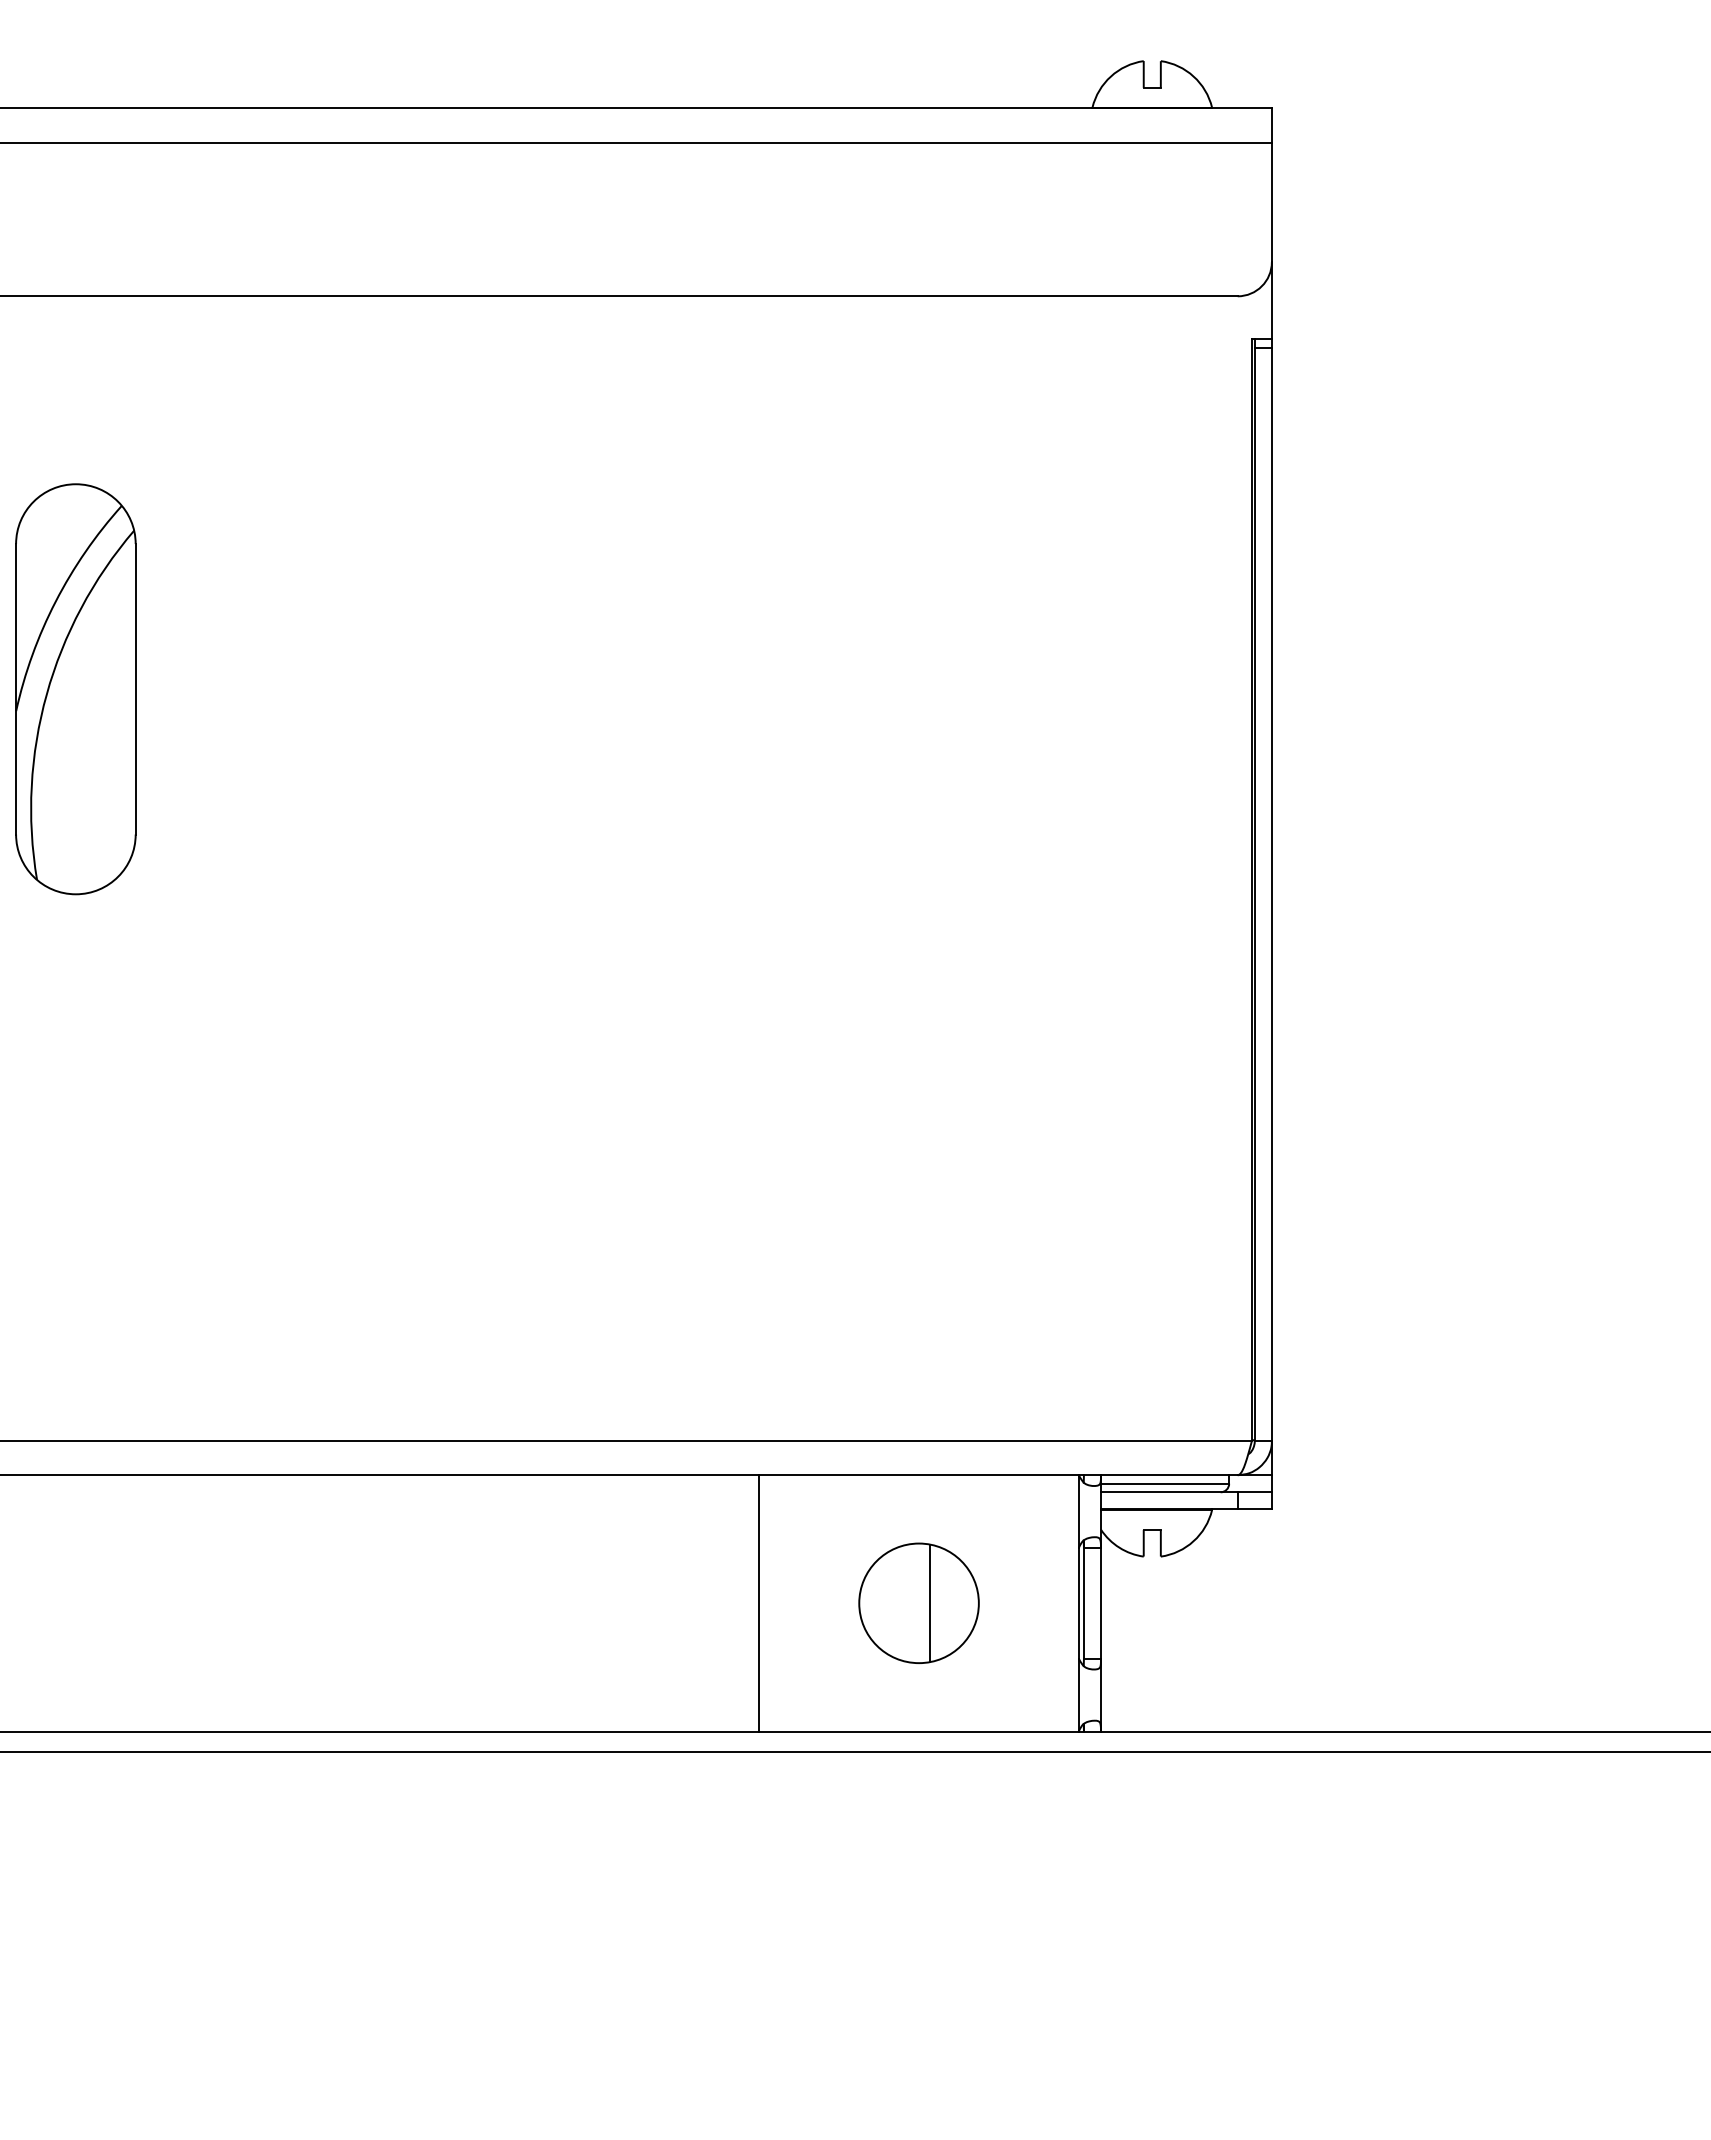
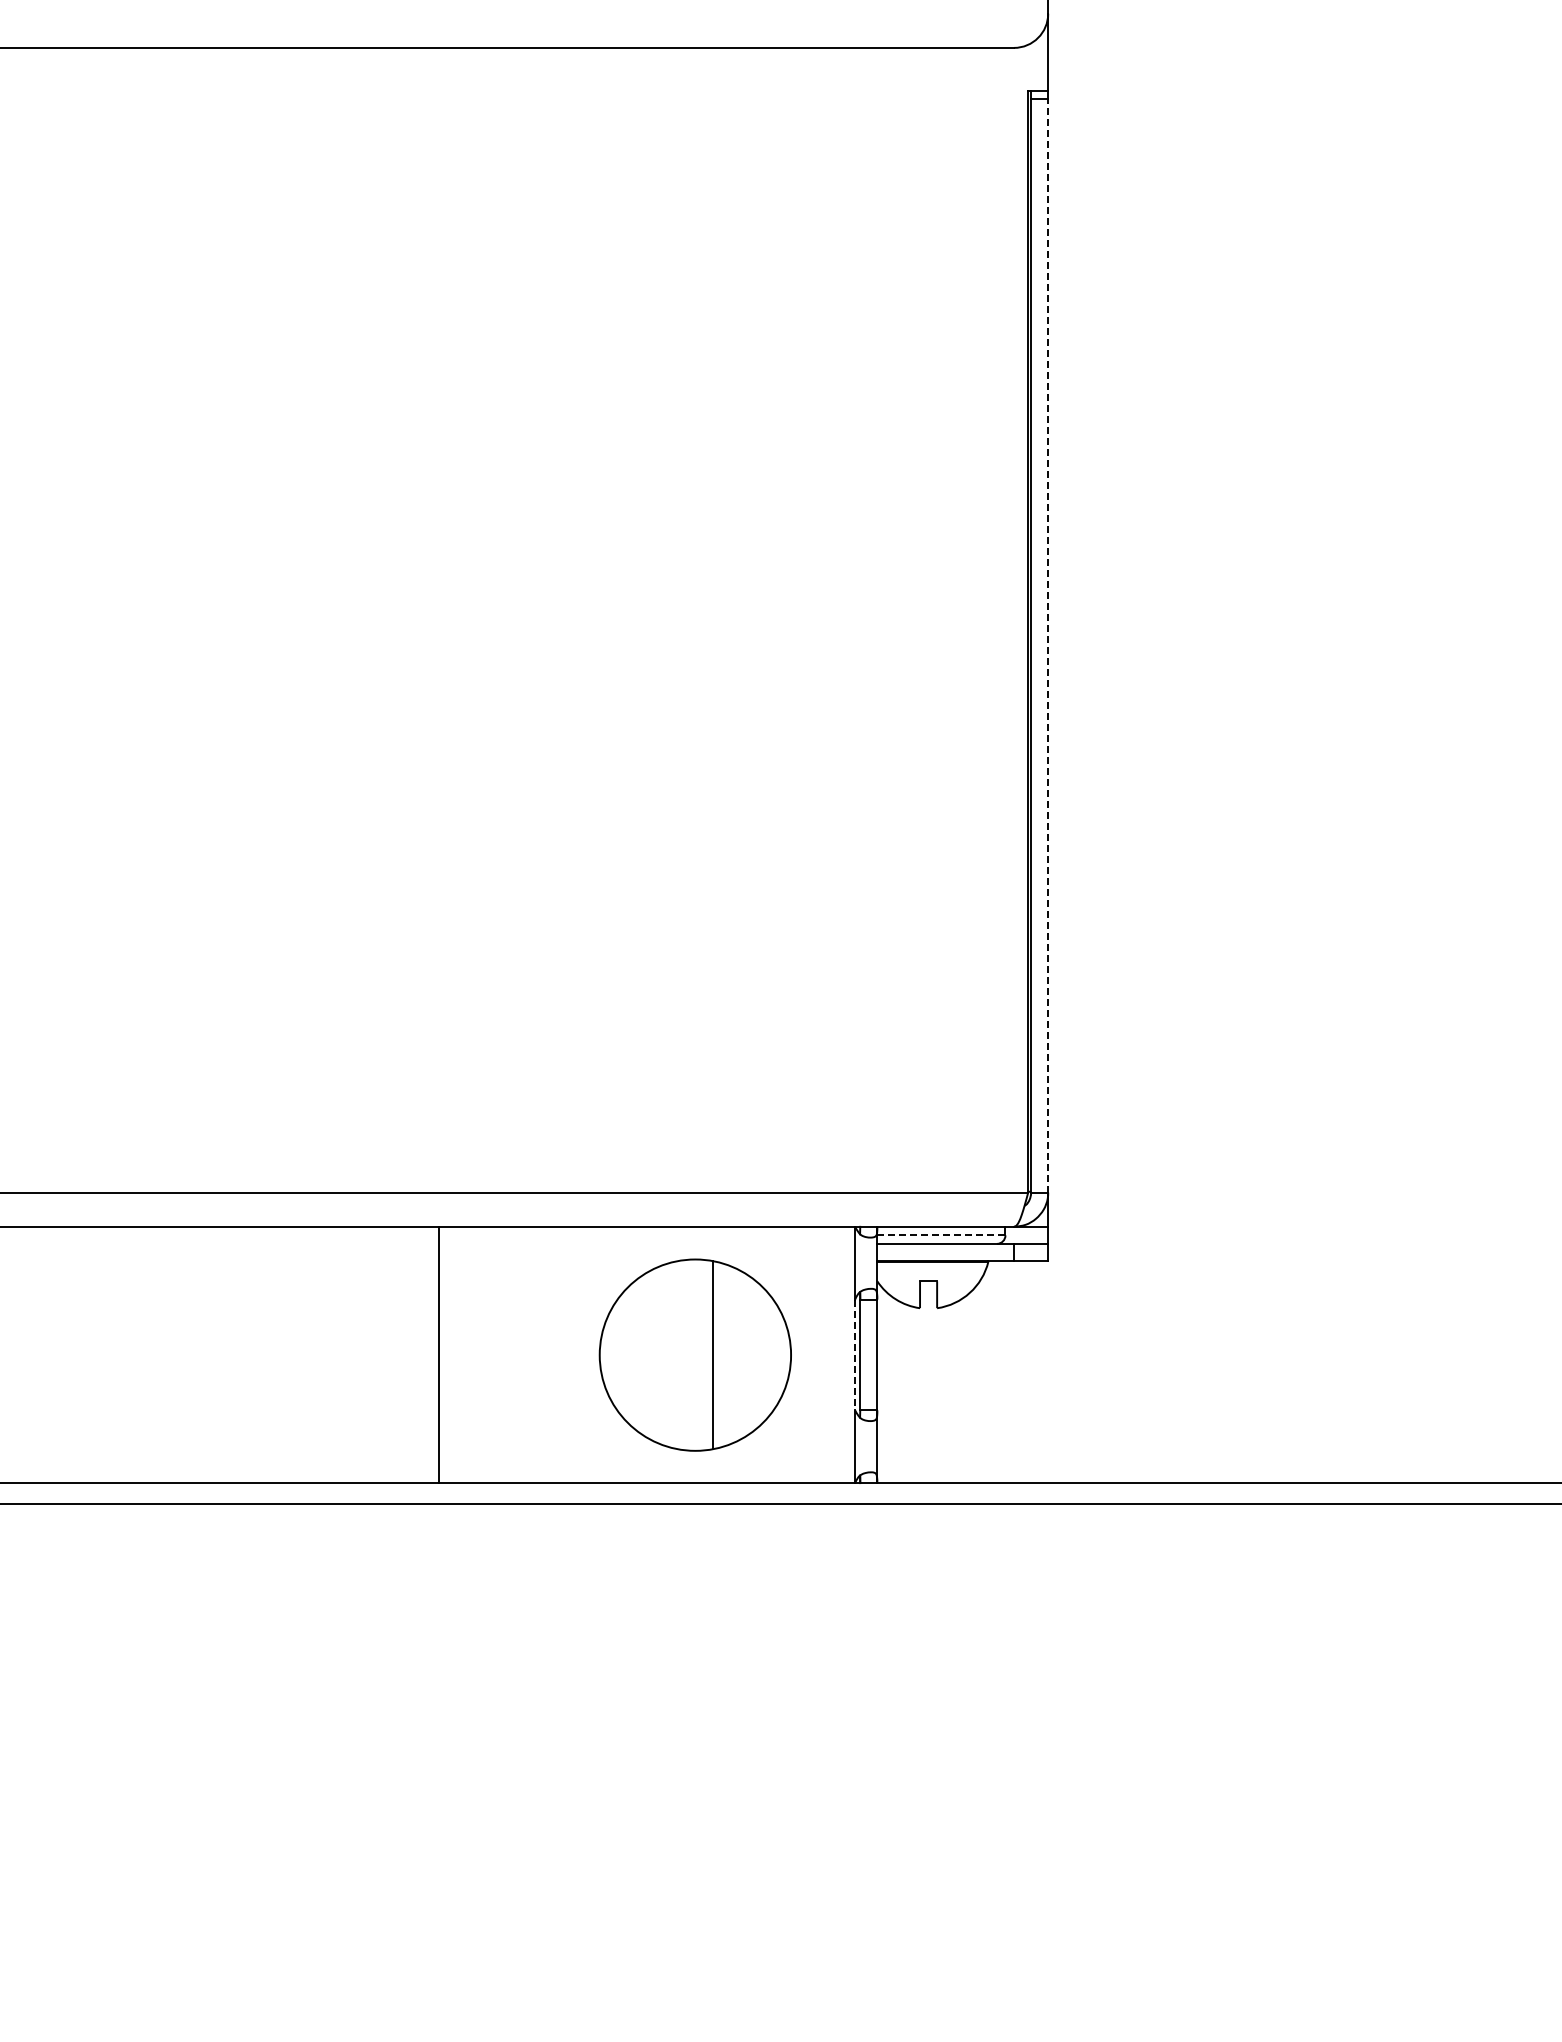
line: (1271, 894) -> (1047, 646), solid -> dashed
line: (1165, 1483) -> (941, 1235), solid -> dashed
part: (918, 1602) -> (694, 1354), size x1.6
line: (759, 1603) -> (438, 1355), moved
line: (1078, 1603) -> (854, 1355), solid -> dashed

